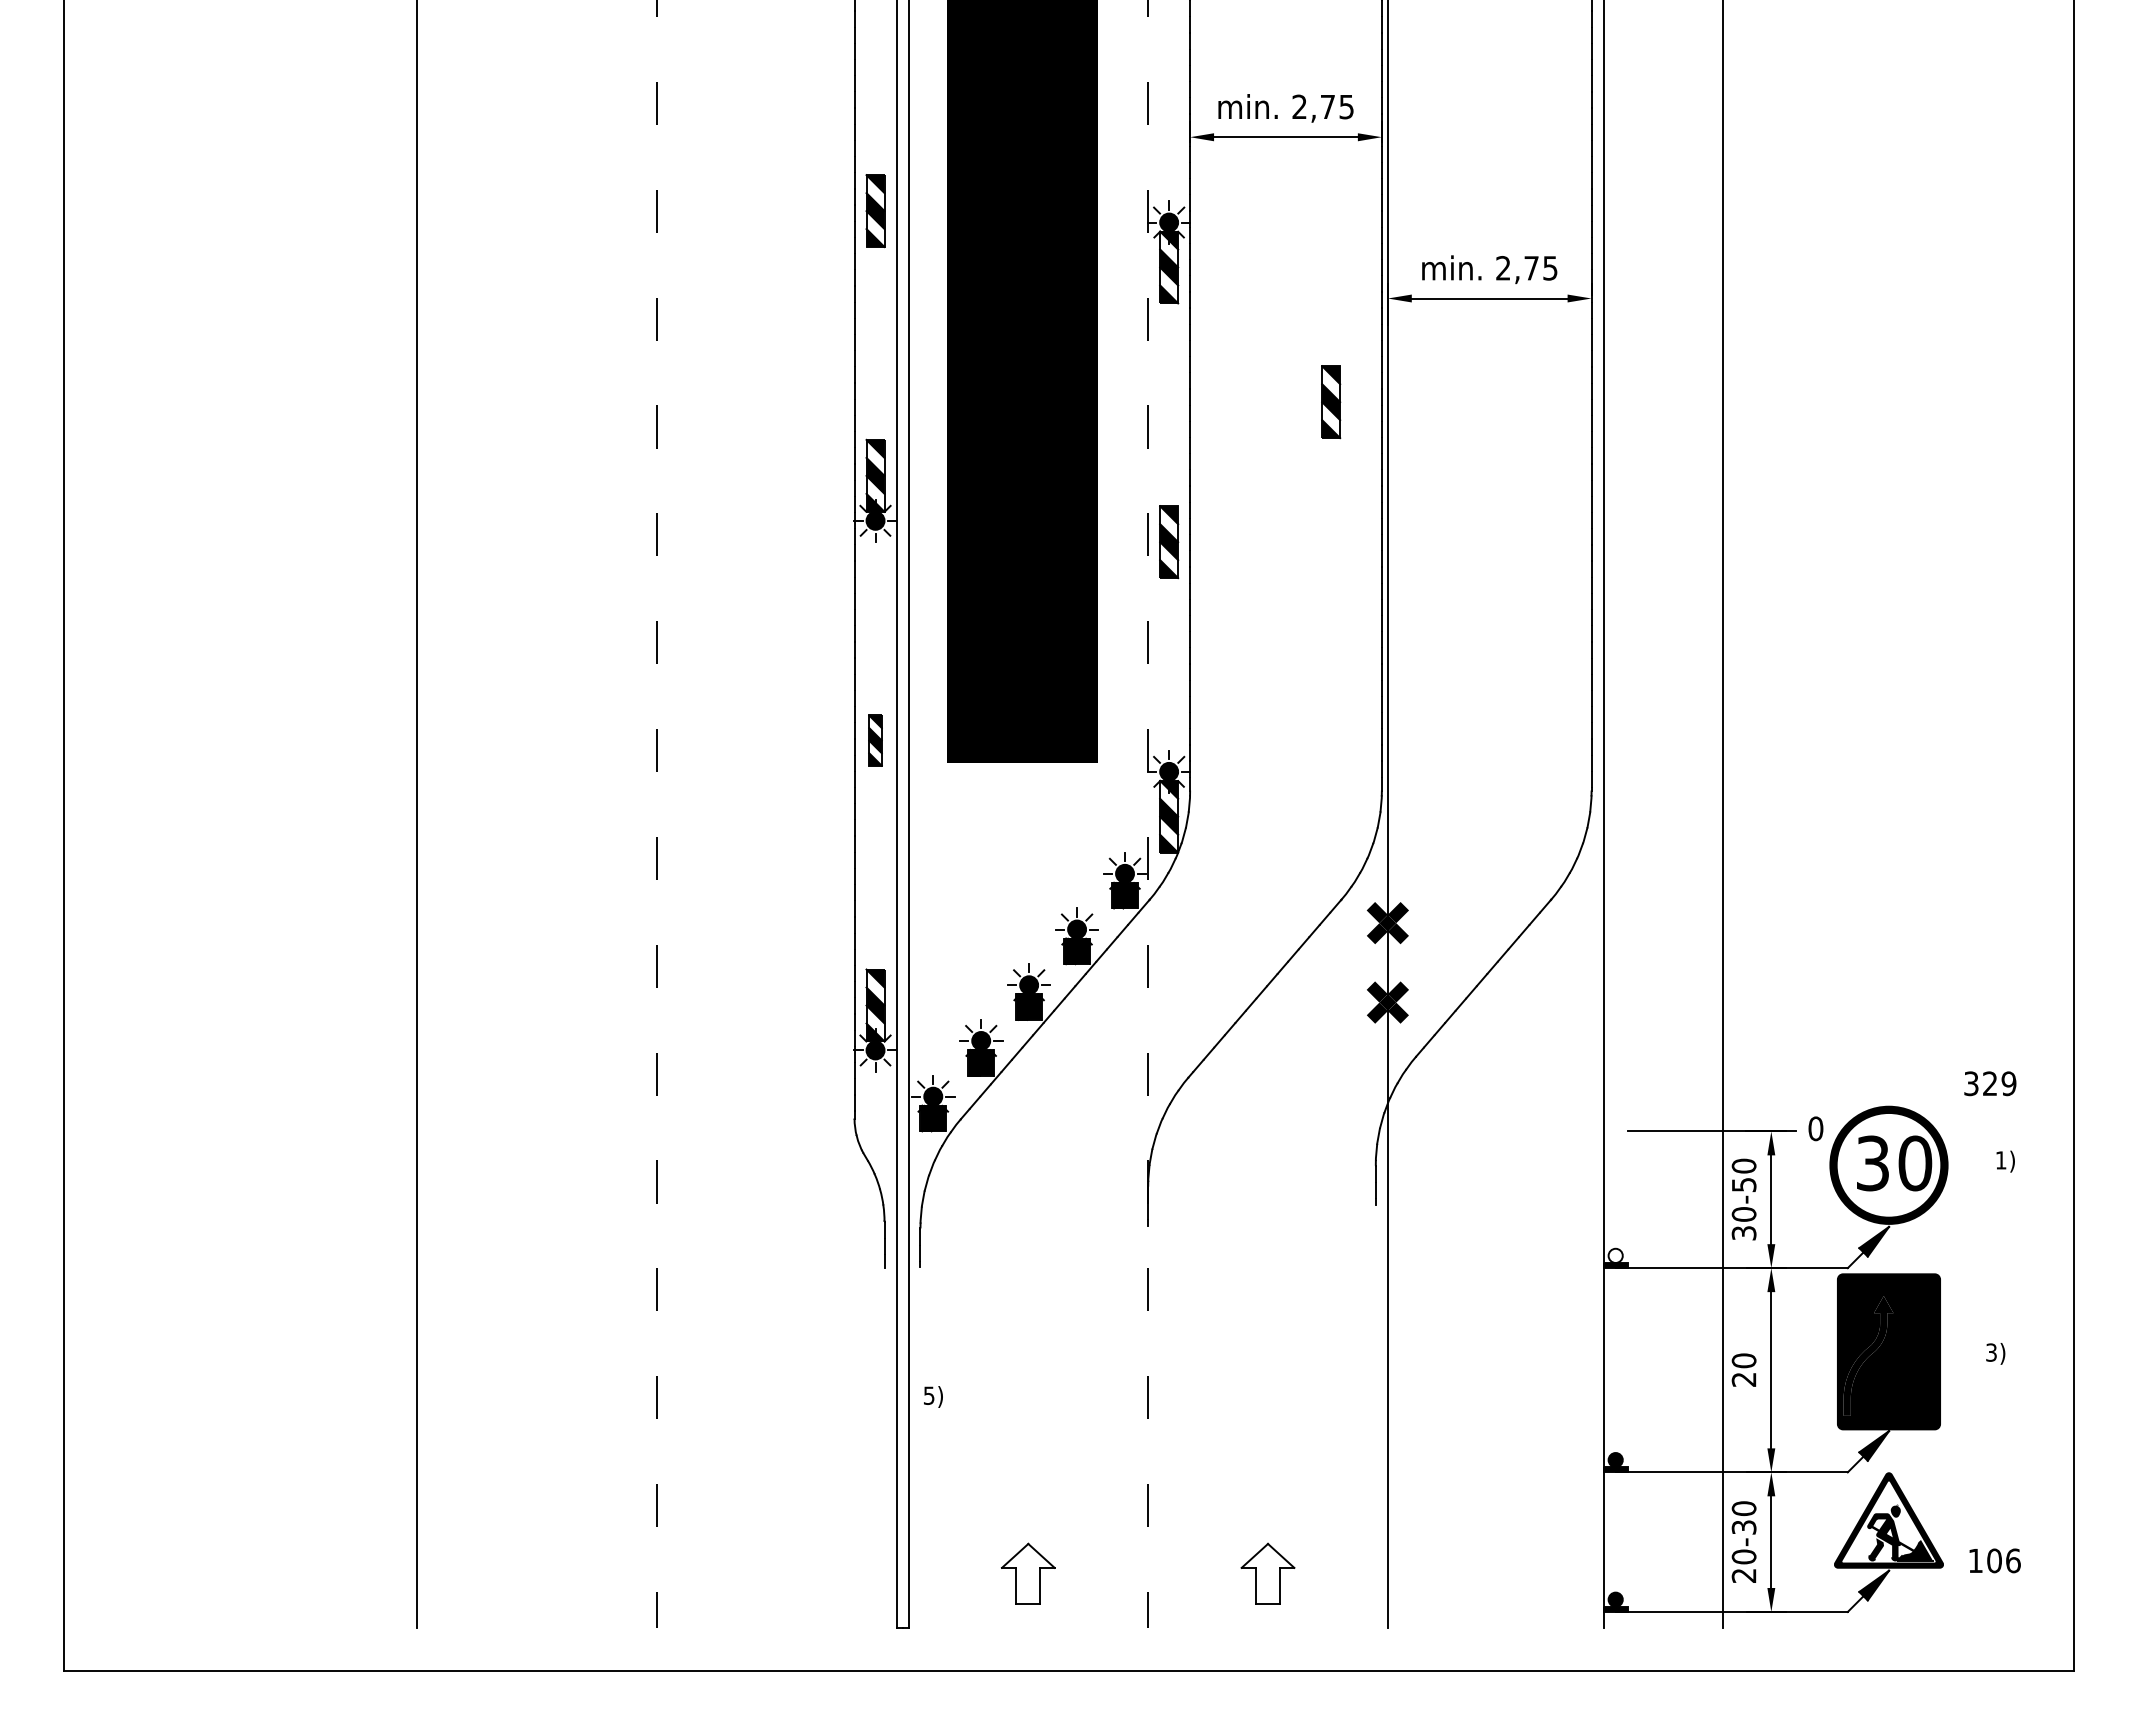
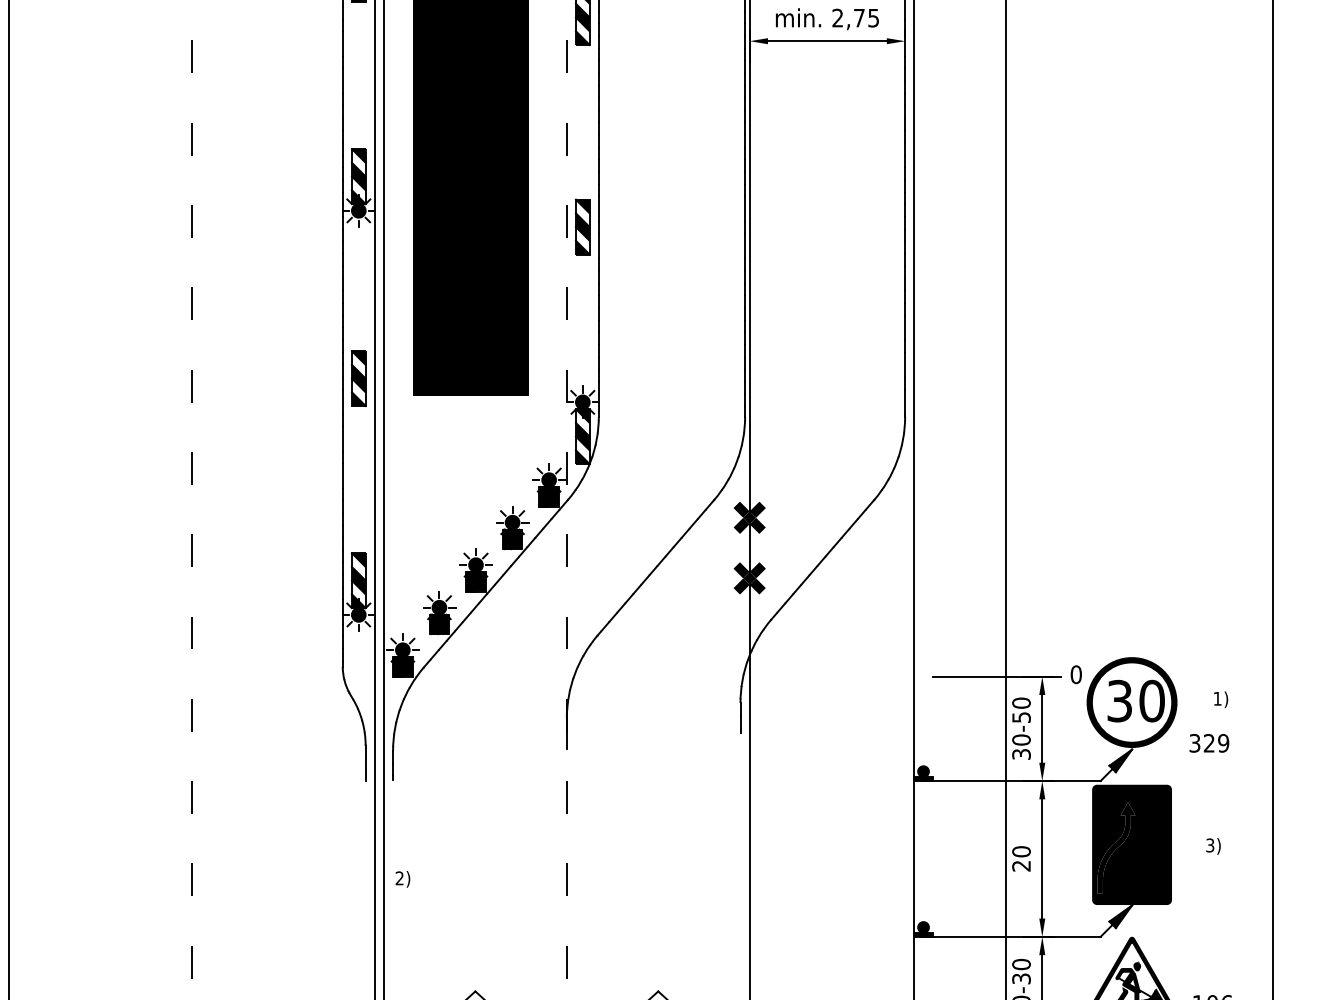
part: (1331, 402) -> (706, 120), removed
part: (875, 740) -> (358, 378), size x1.43
text: (1990, 1083) -> (1209, 743), moved
fill: (1615, 1255) -> (923, 771), added
text: (928, 1395) -> (399, 878), 5) -> 2)

